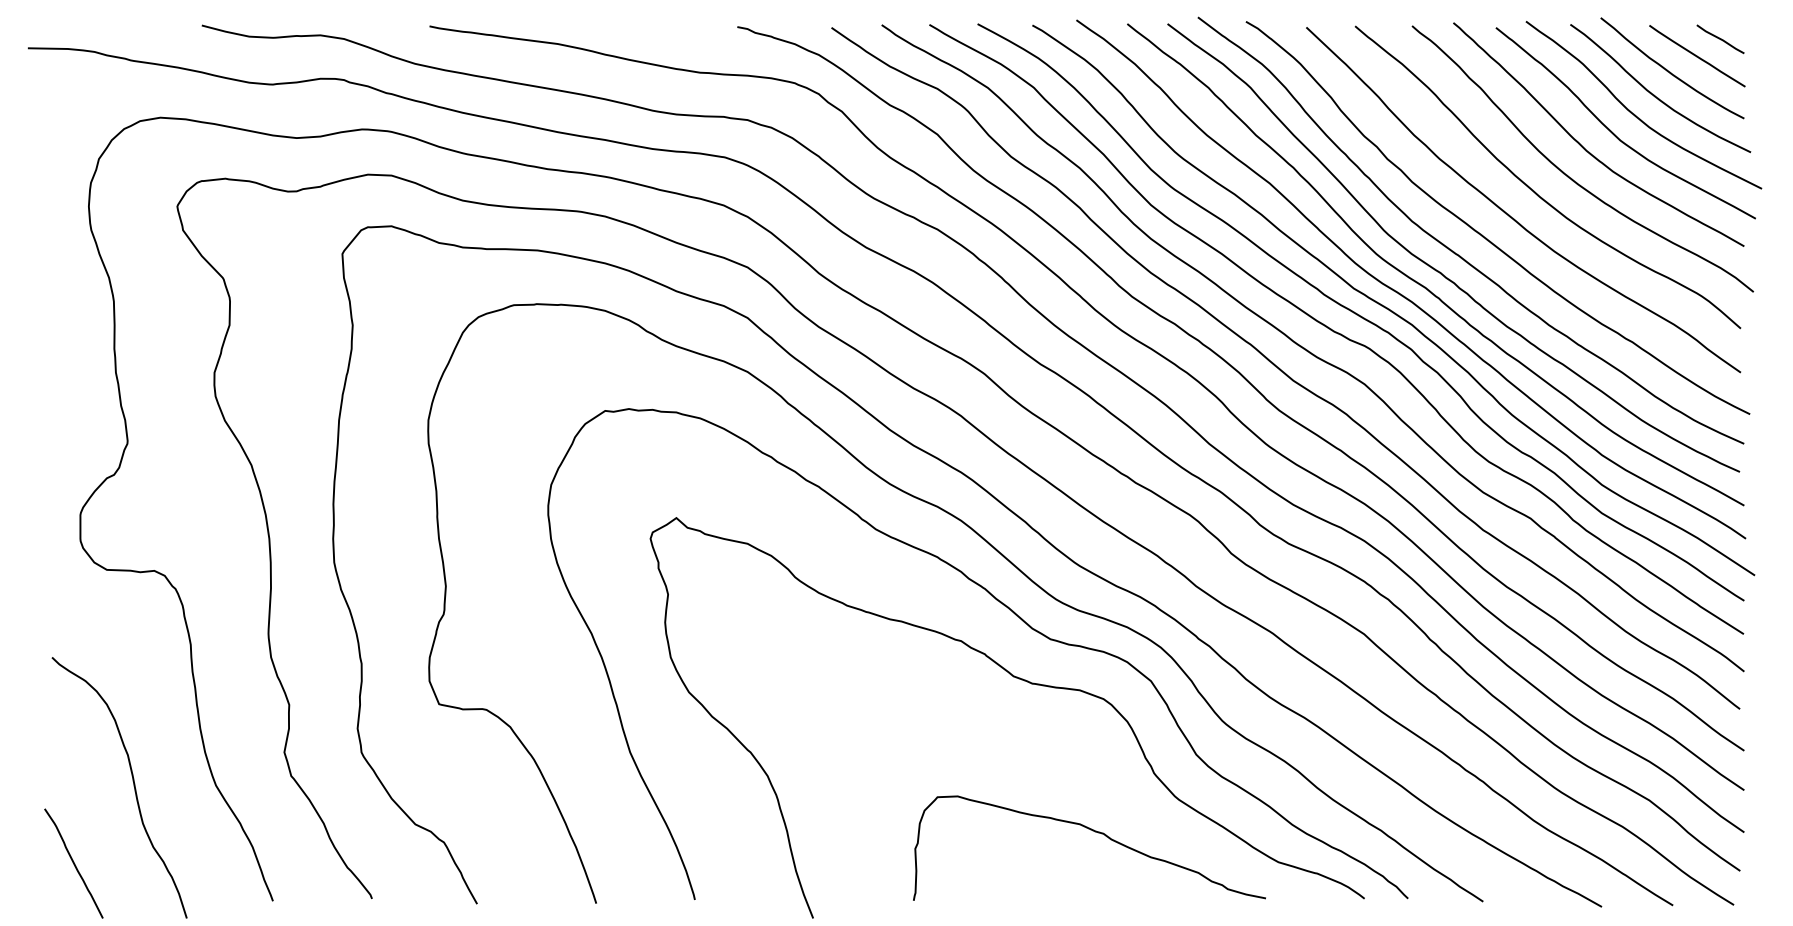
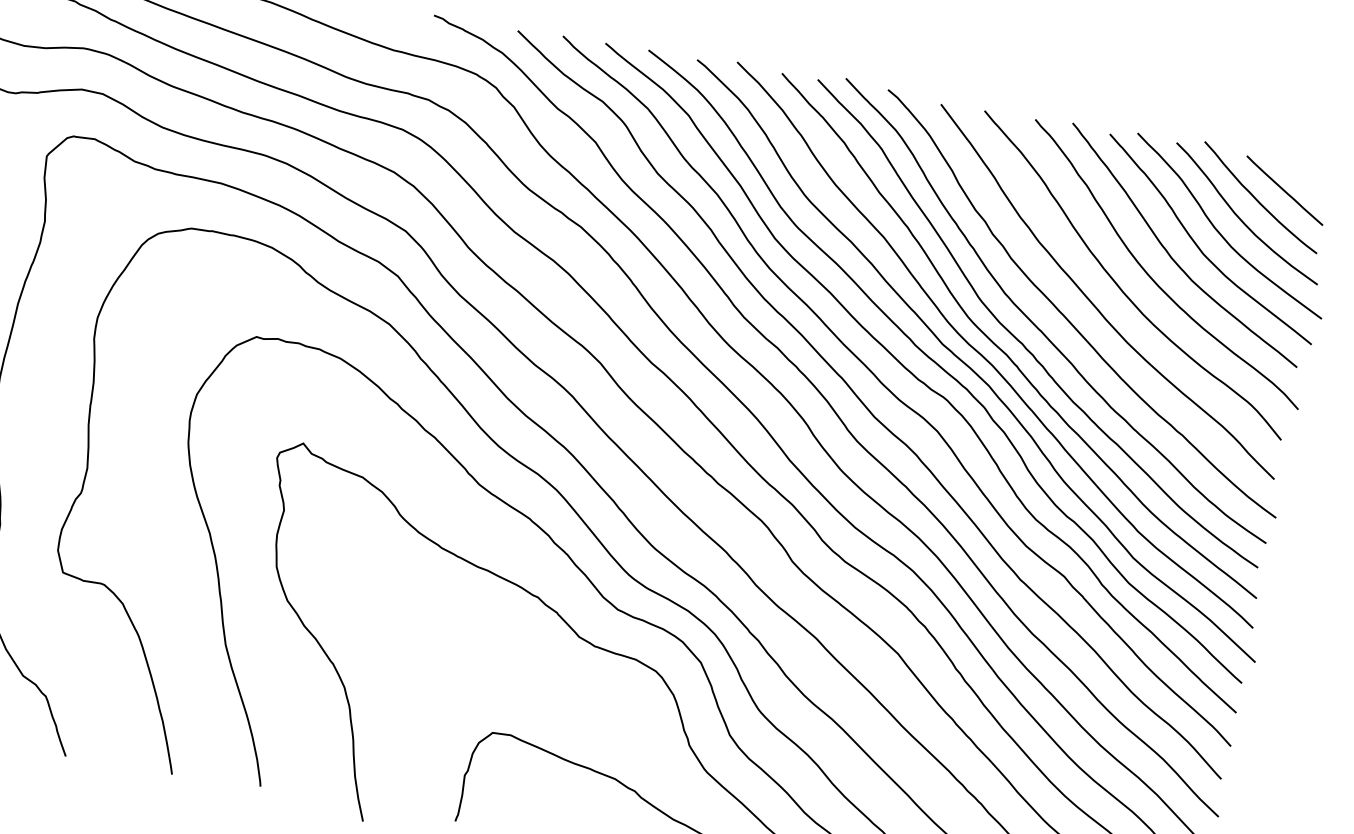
line: (1720, 39) -> (1308, 179), removed

